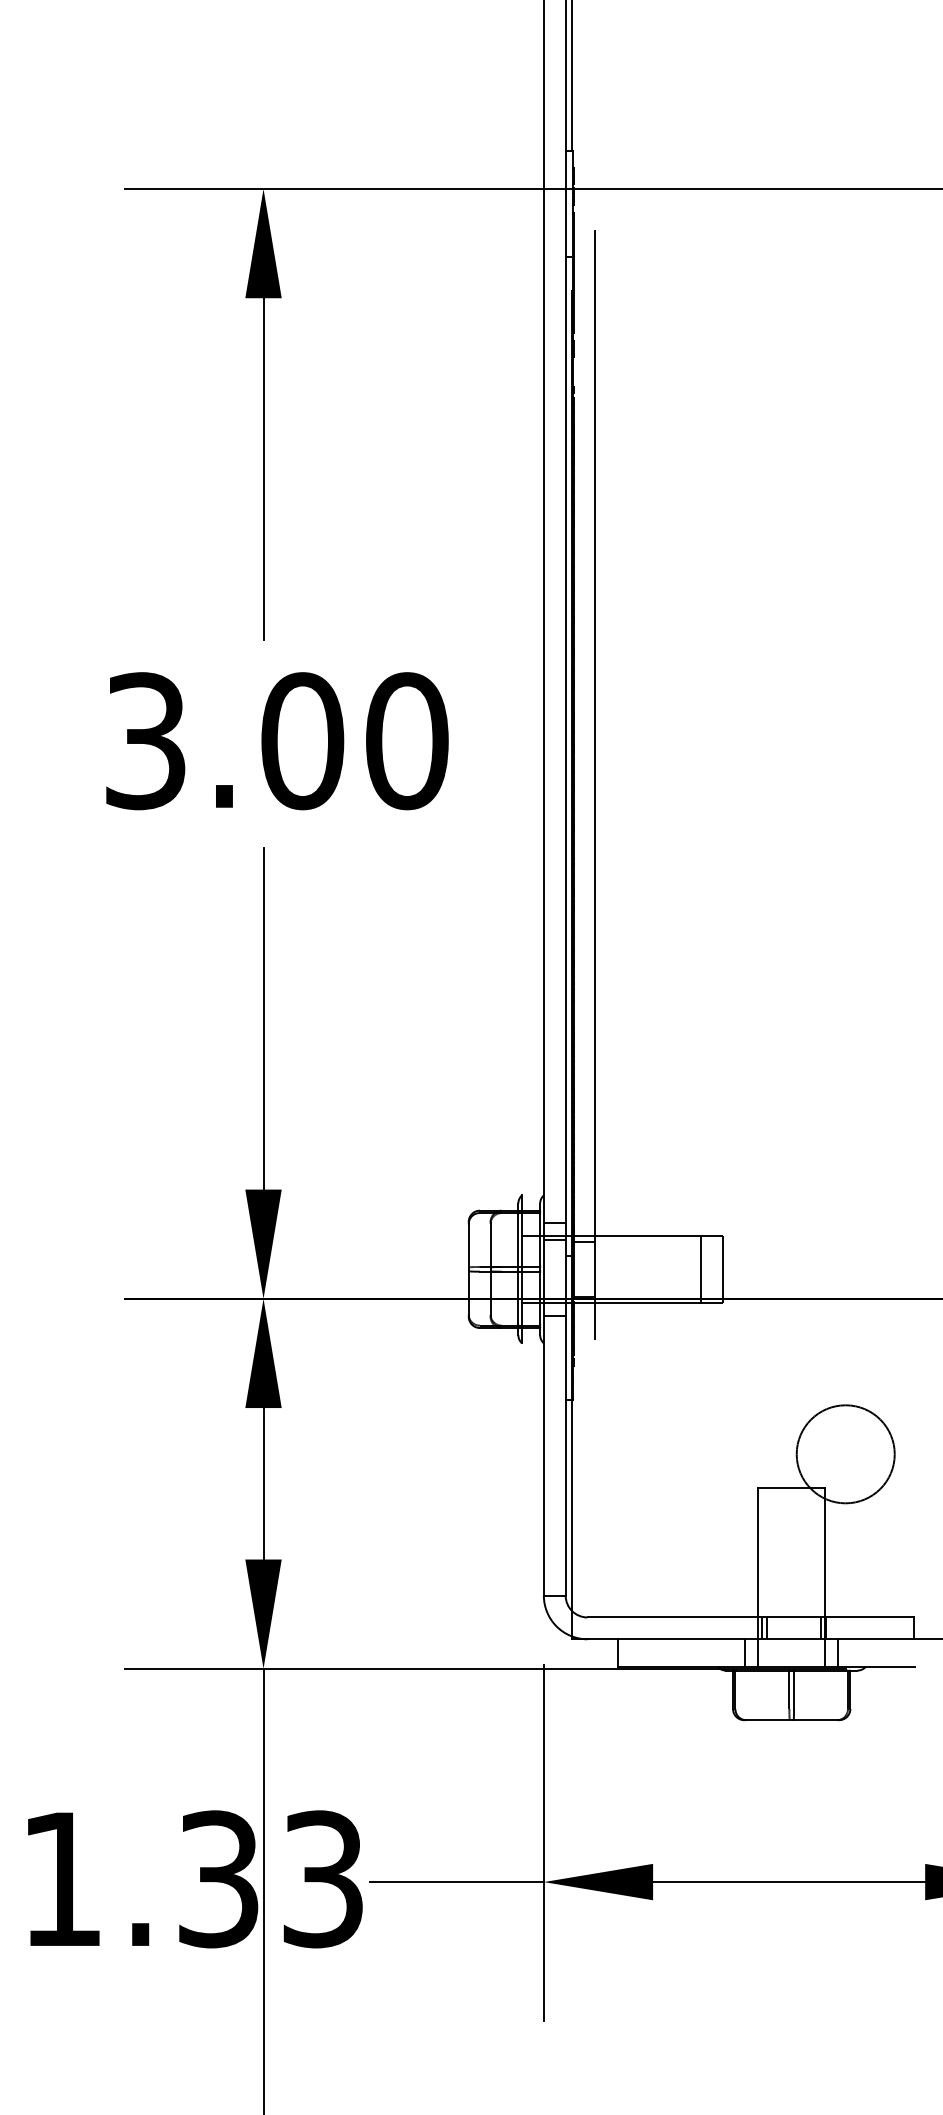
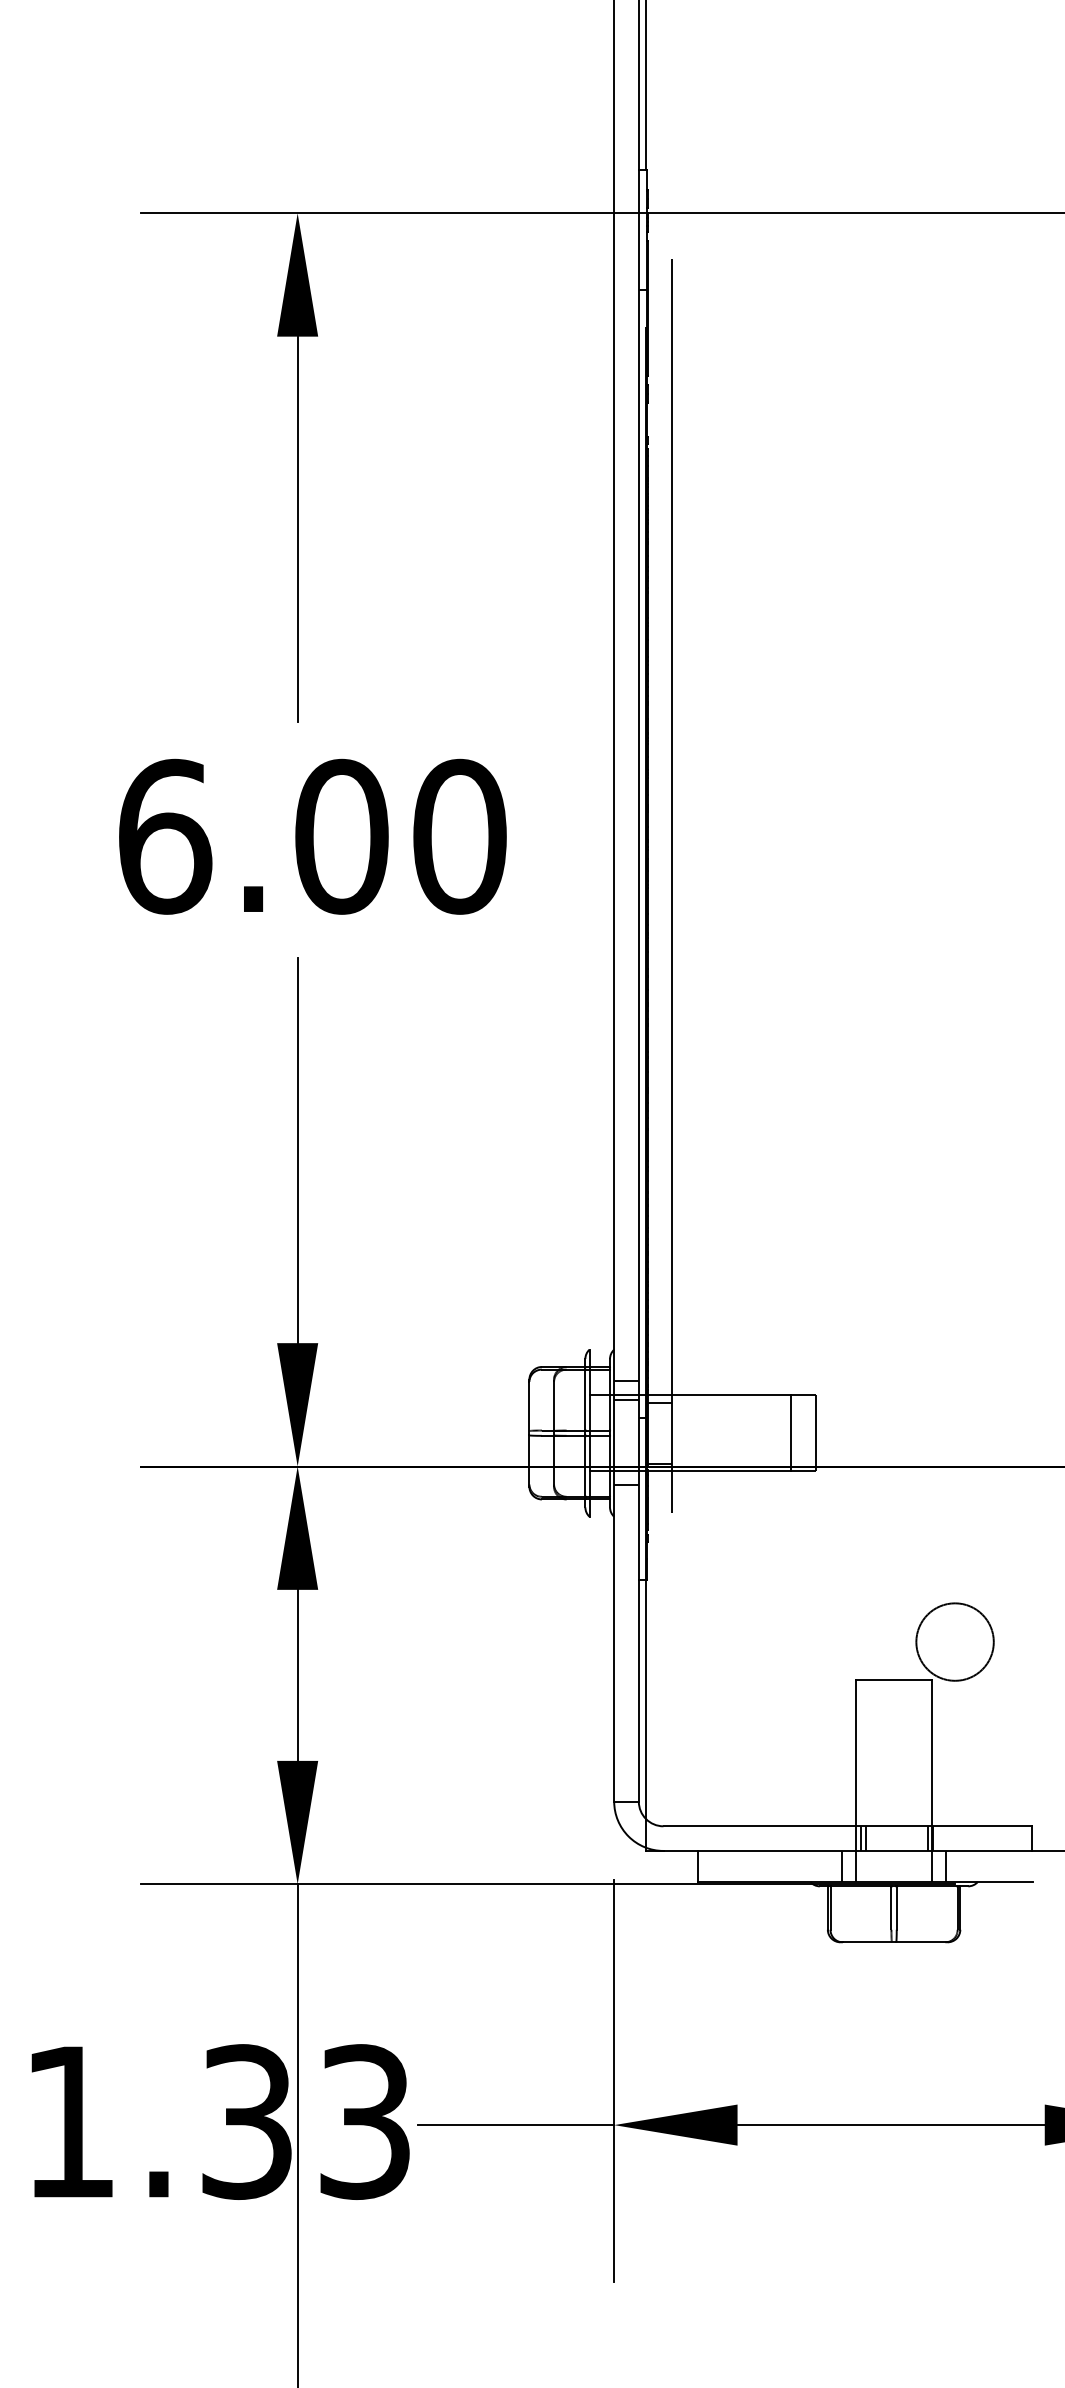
text: (146, 741) -> (165, 837), 3.00 -> 6.00
circle: (845, 1454) -> (954, 1642), size x0.7

